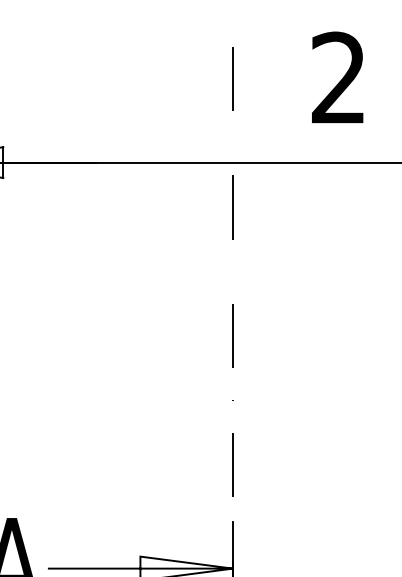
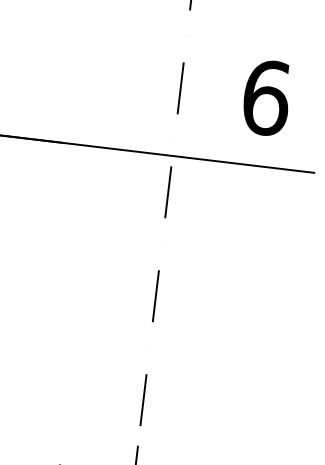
text: (339, 77) -> (266, 97), 2 -> 6

